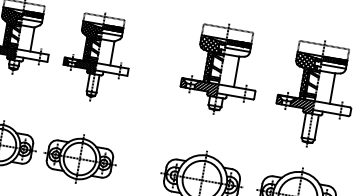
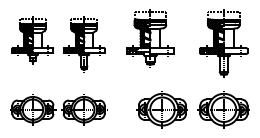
part: (221, 69) -> (150, 38), moved

